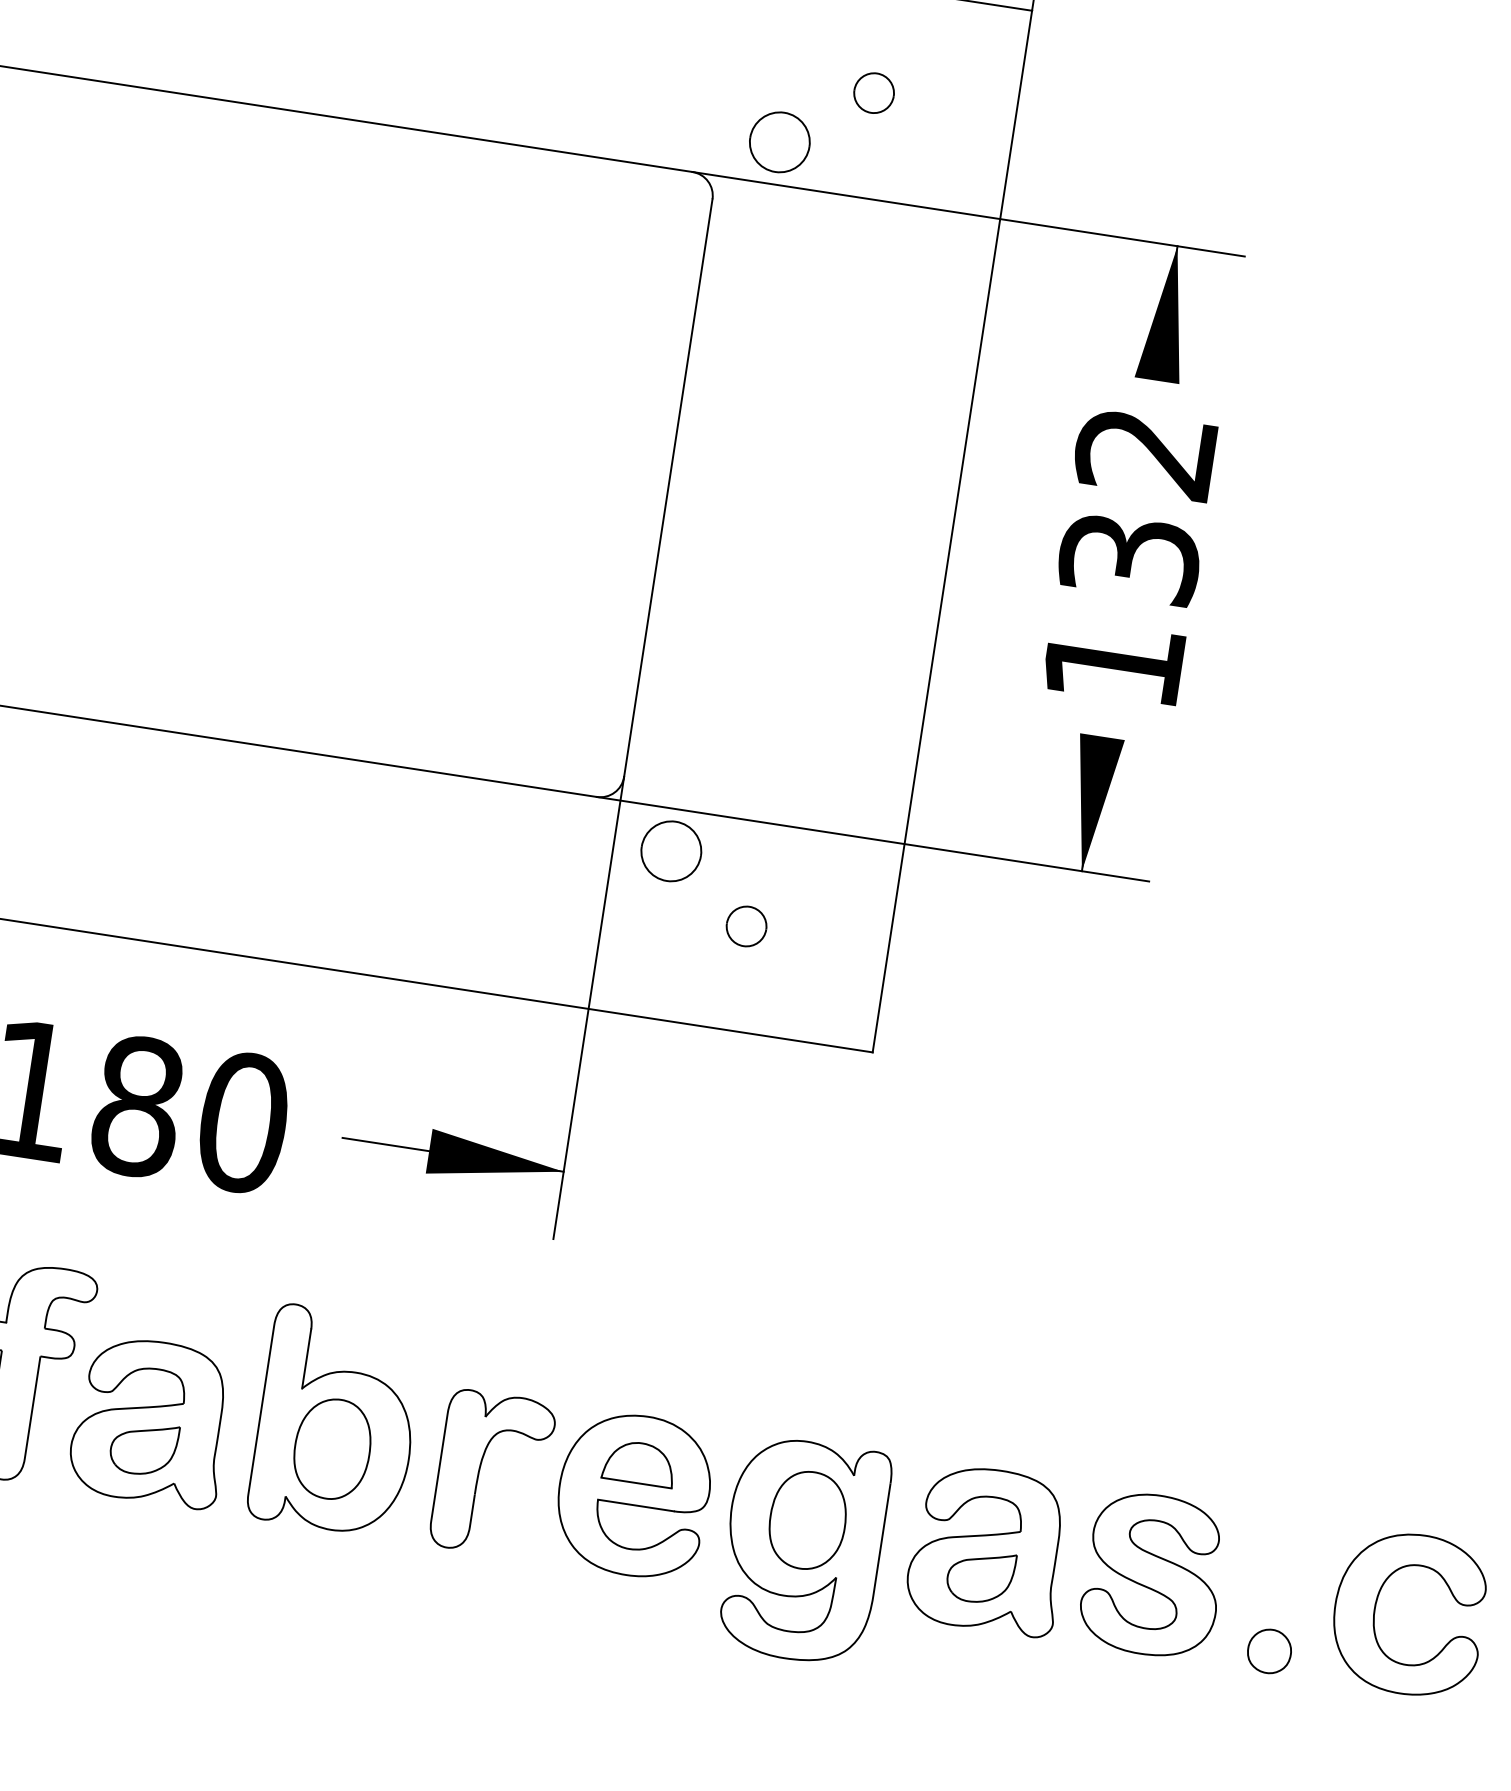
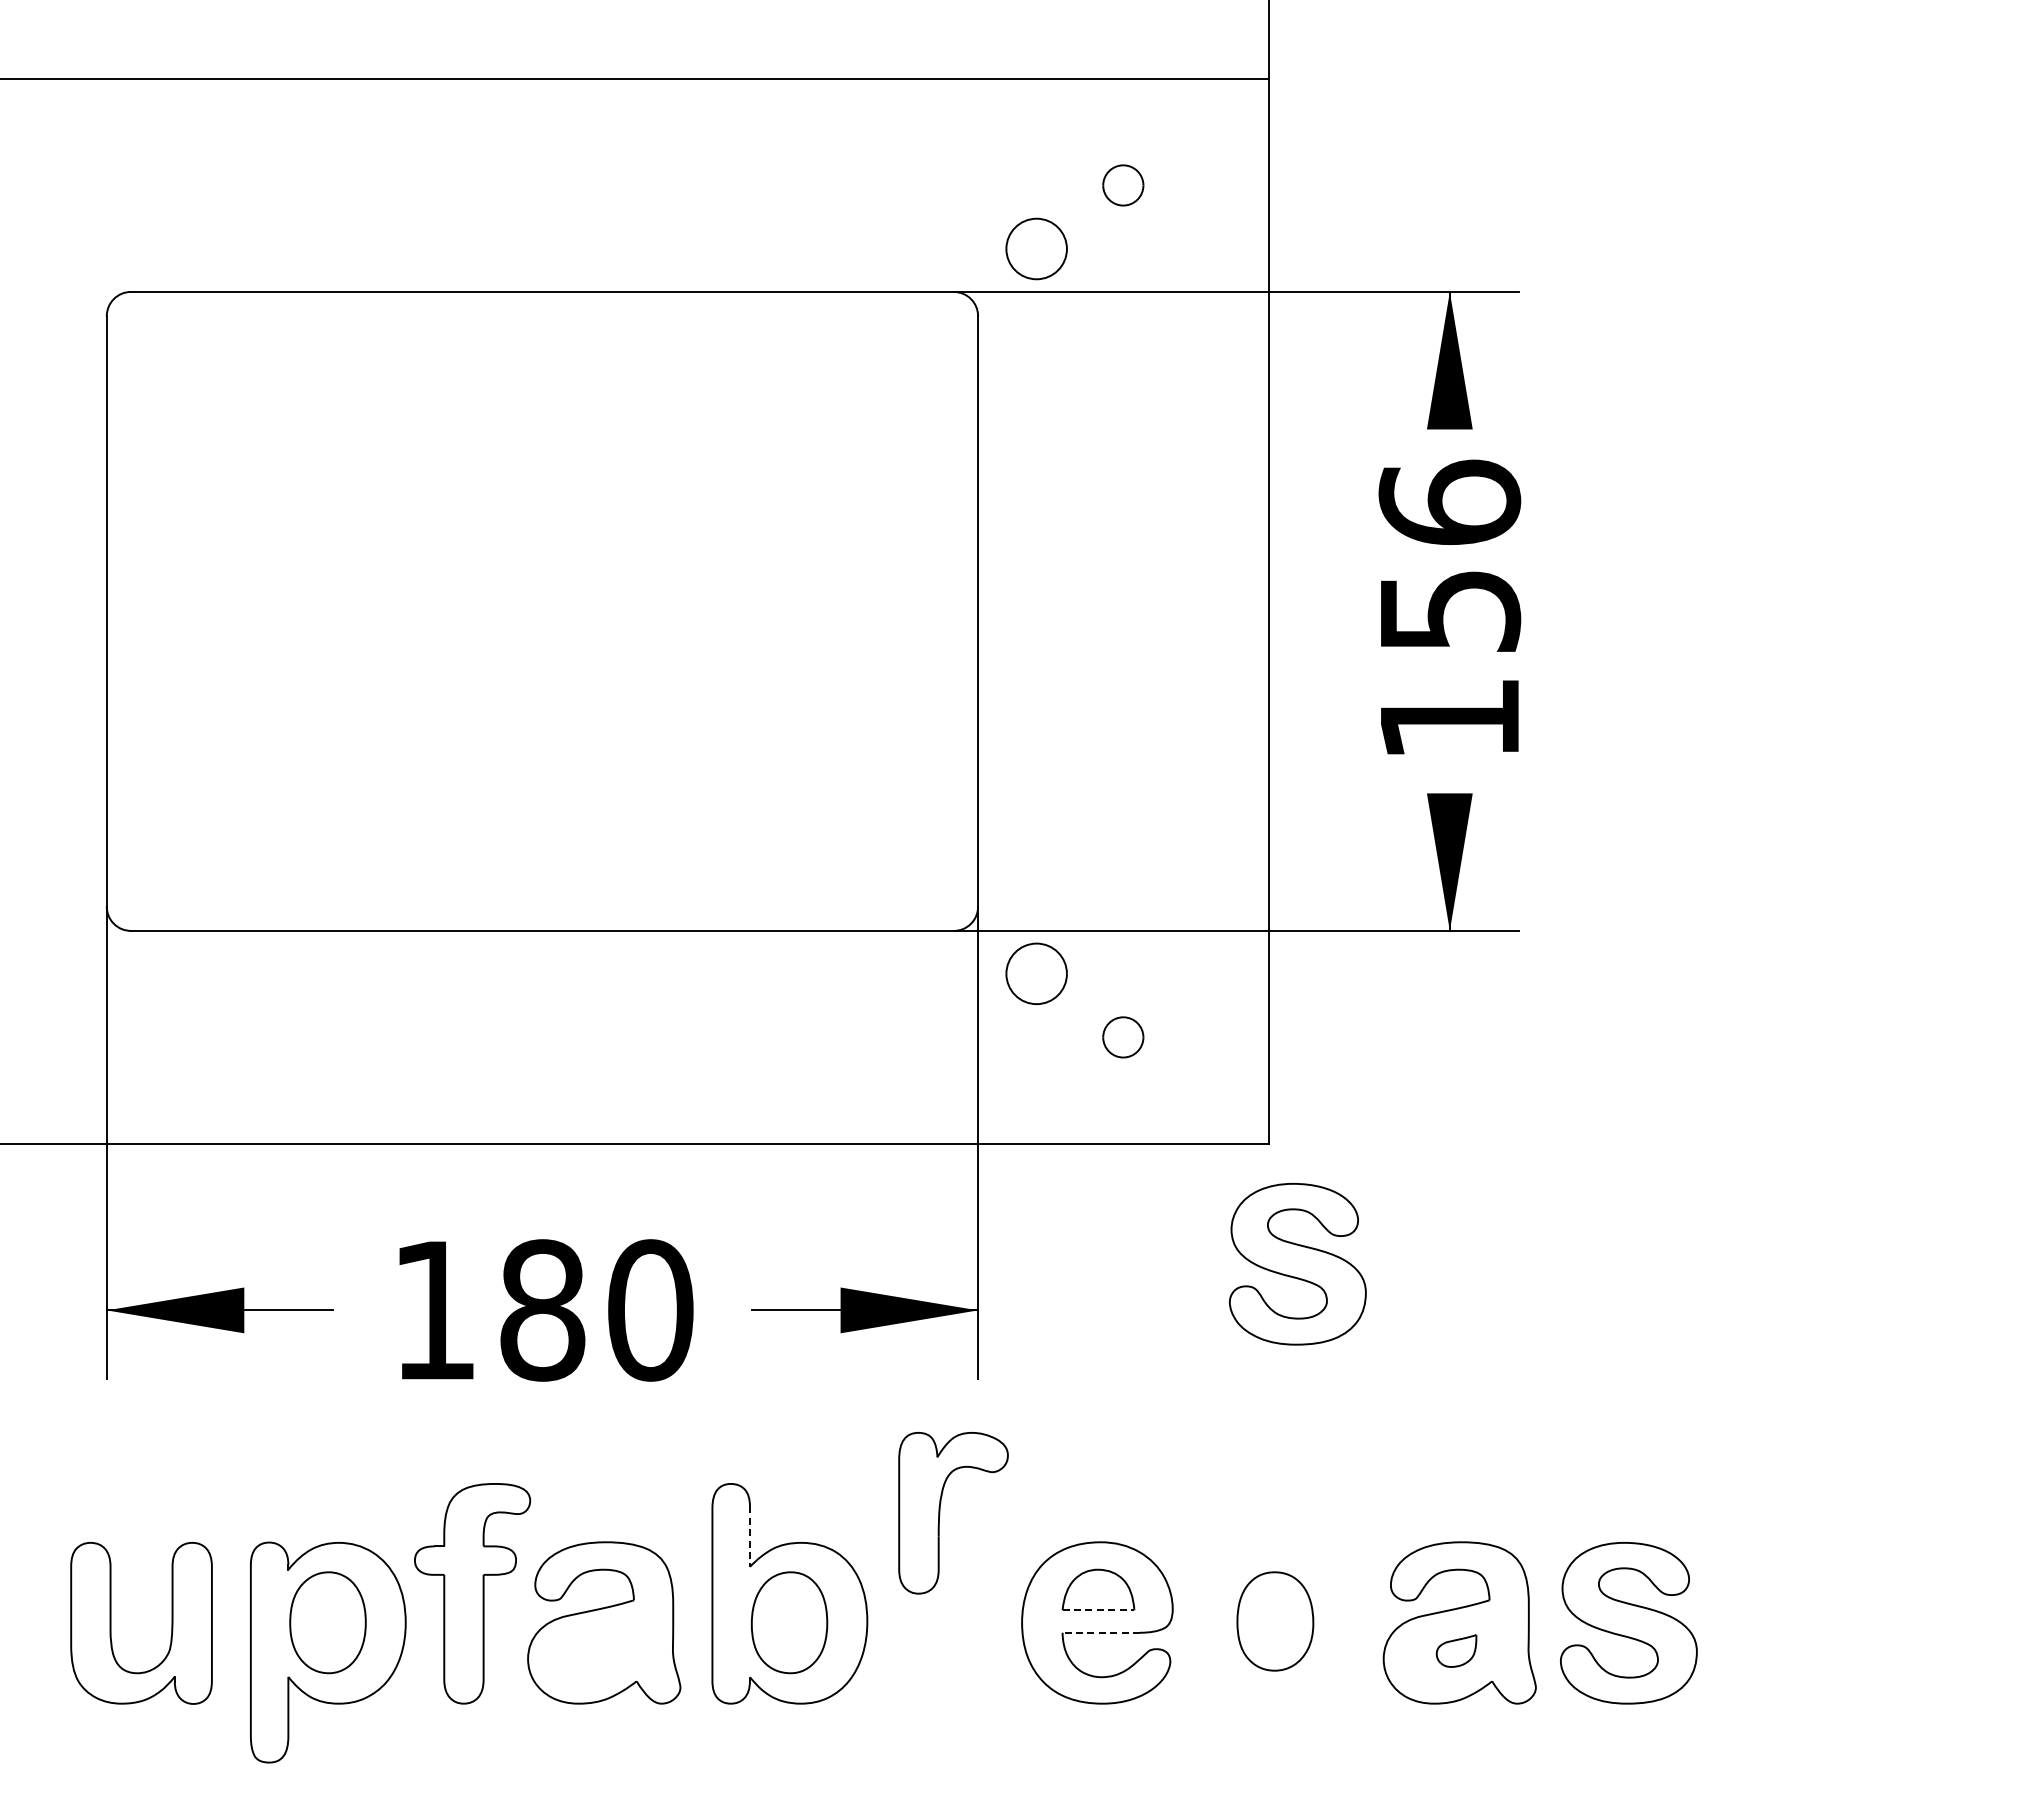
text: (1137, 503) -> (1449, 555), 132 -> 156
part: (882, 1174) -> (1297, 1264), added
line: (306, 1359) -> (749, 1537), solid -> dashed
part: (143, 1447) -> (600, 1650), removed
part: (480, 1472) -> (940, 1513), moved
line: (636, 1483) -> (1098, 1610), solid -> dashed
line: (636, 1505) -> (1101, 1632), solid -> dashed
part: (802, 1550) -> (1274, 1652), removed
part: (980, 1576) -> (1456, 1650), size x0.6
part: (1376, 1608) -> (1856, 1622), removed
part: (1269, 1651) -> (1756, 1681), removed

